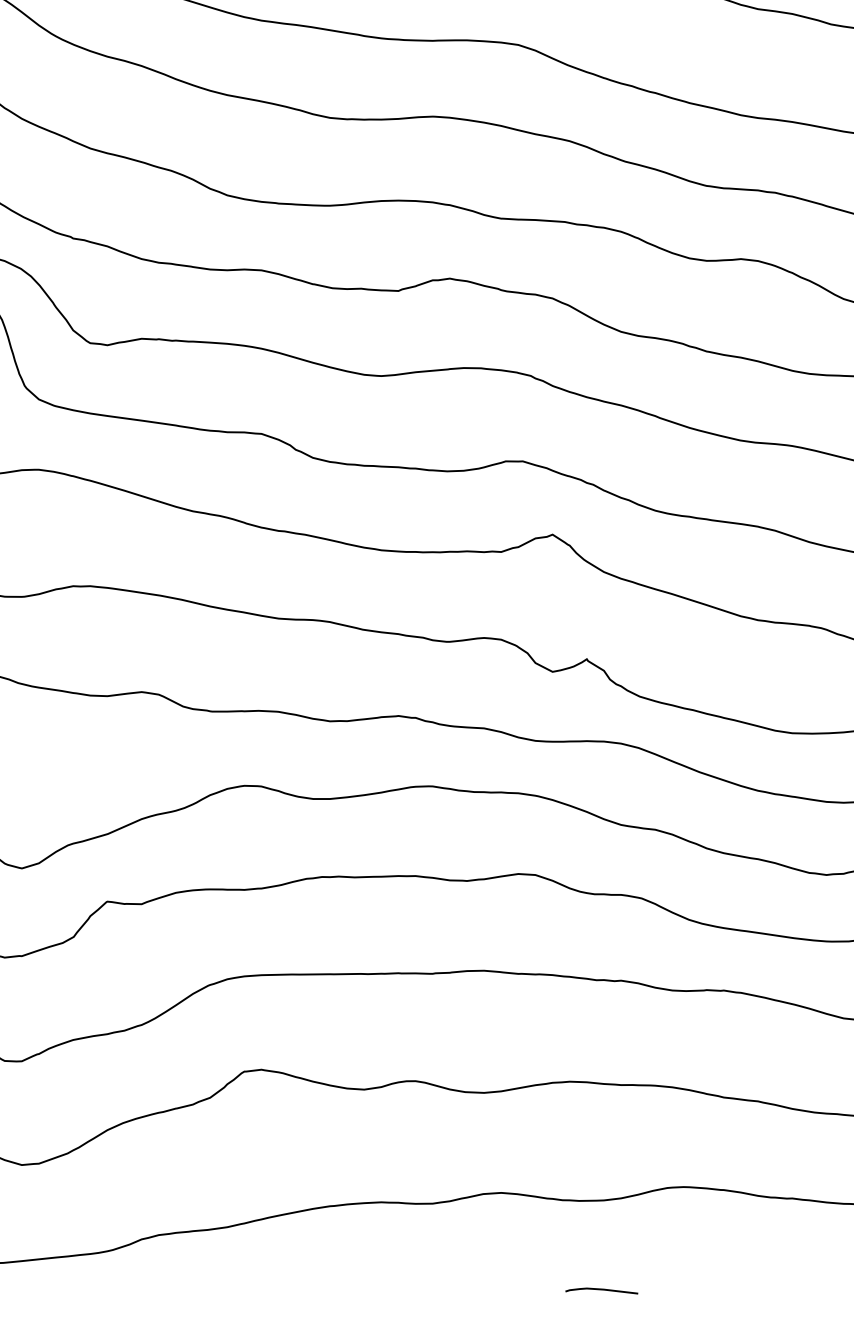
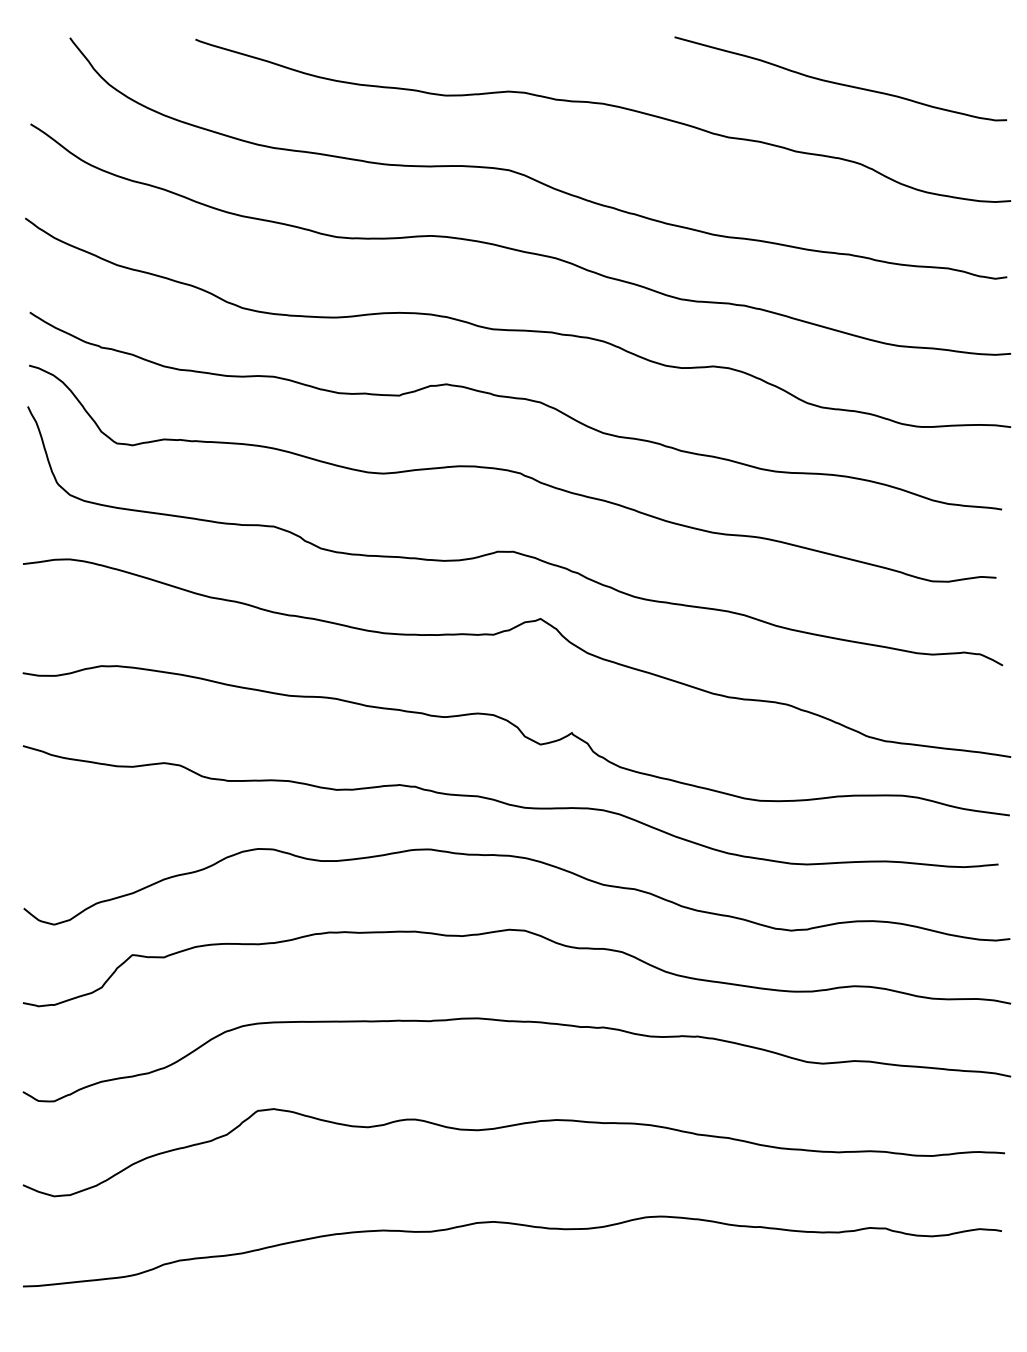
curve: (601, 1290) -> (585, 1311), removed

